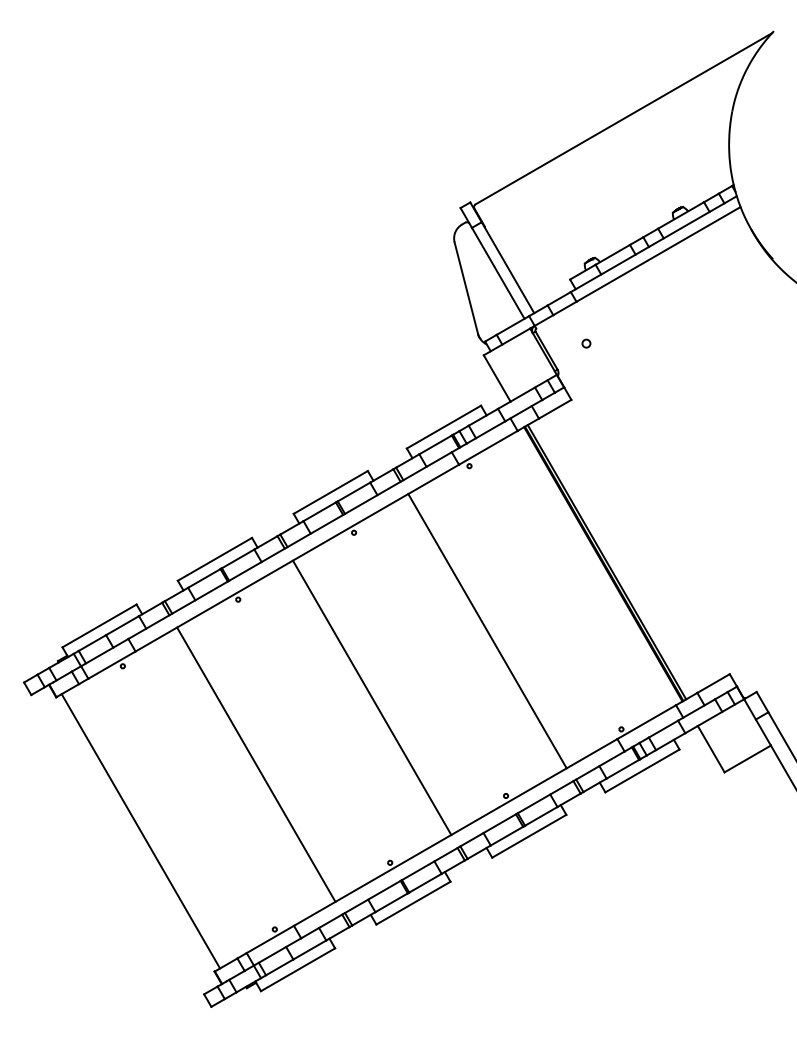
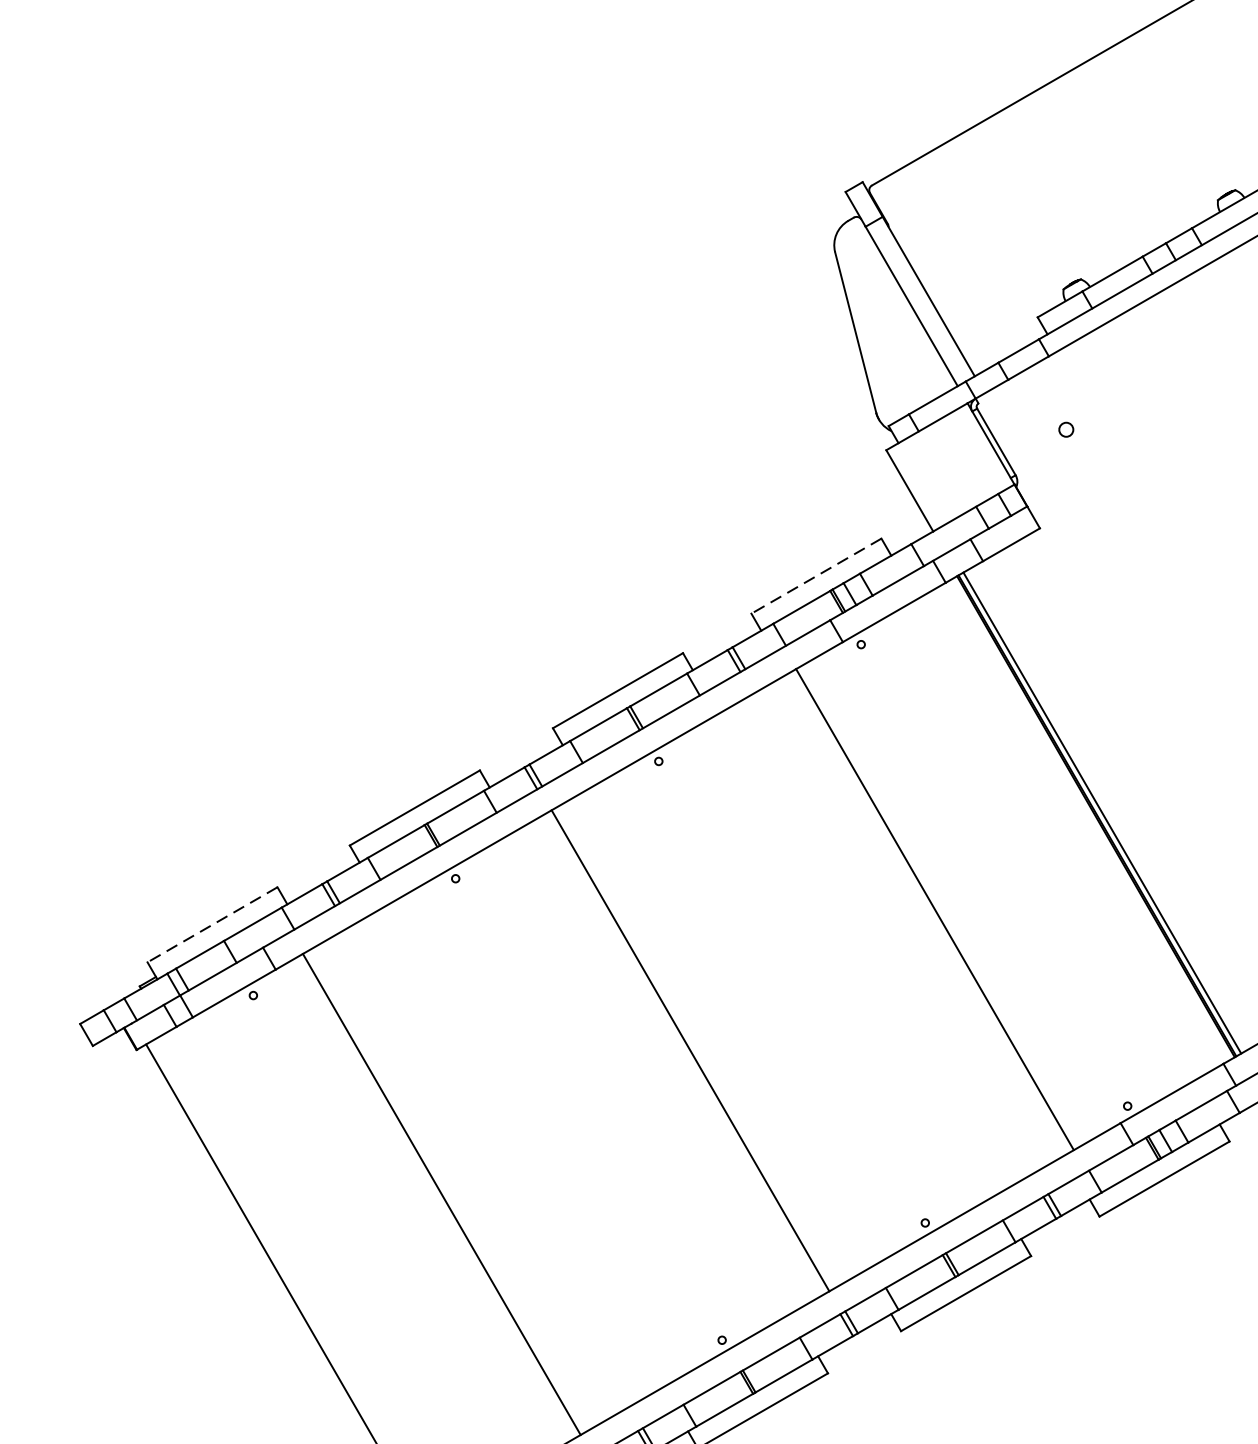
line: (443, 427) -> (815, 576), solid -> dashed
line: (99, 625) -> (212, 924), solid -> dashed
line: (487, 631) -> (934, 909), moved
line: (256, 764) -> (442, 1194), moved

